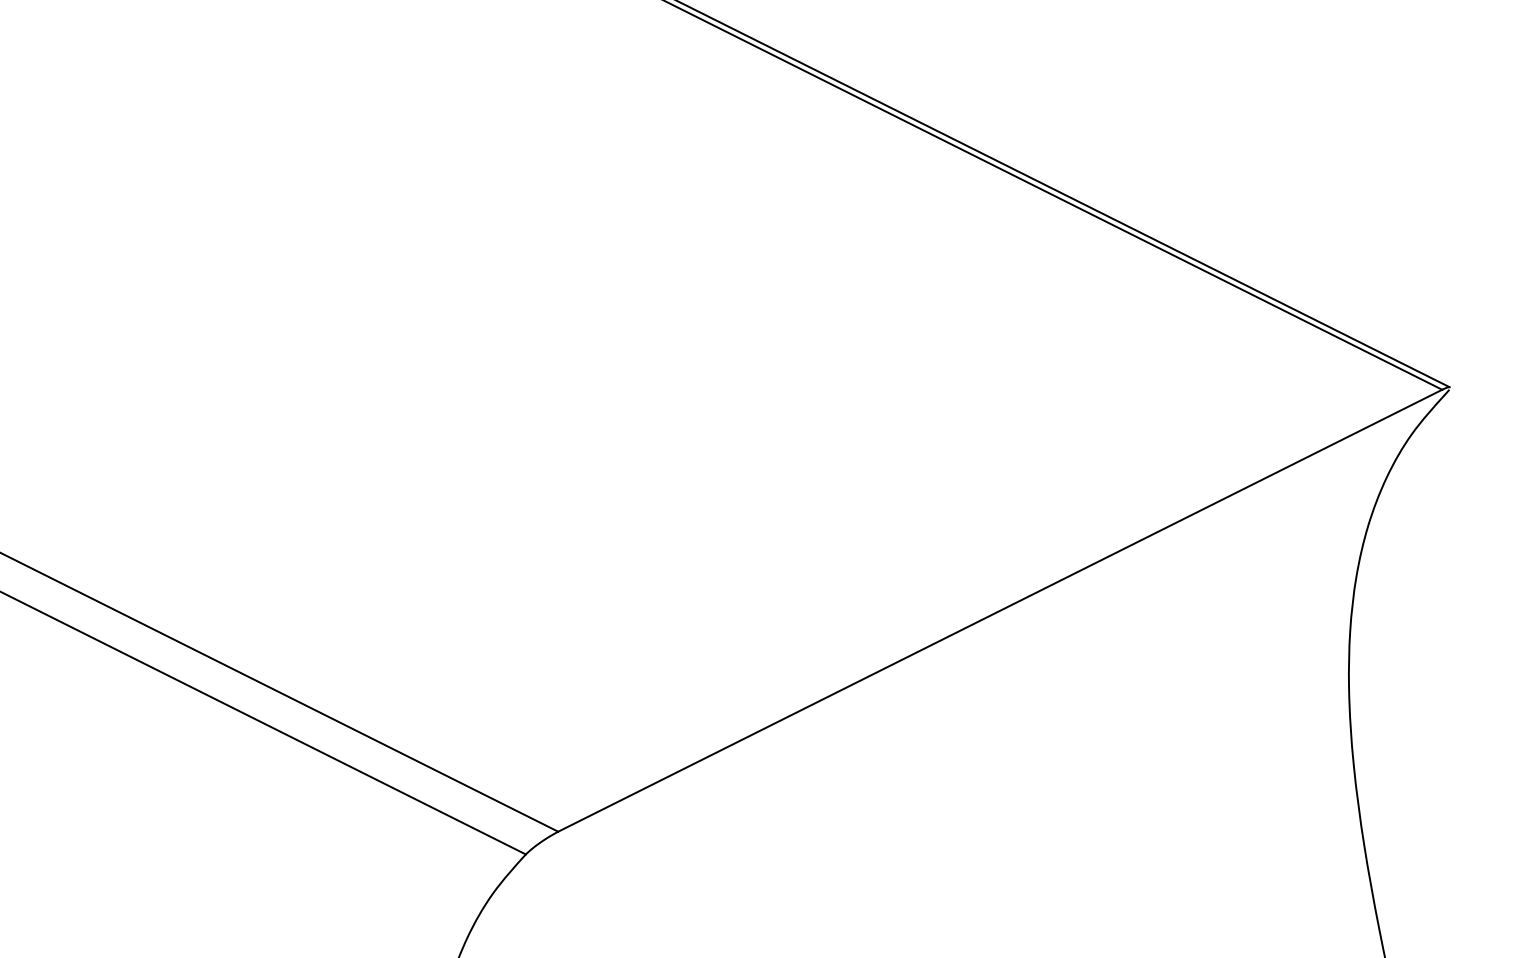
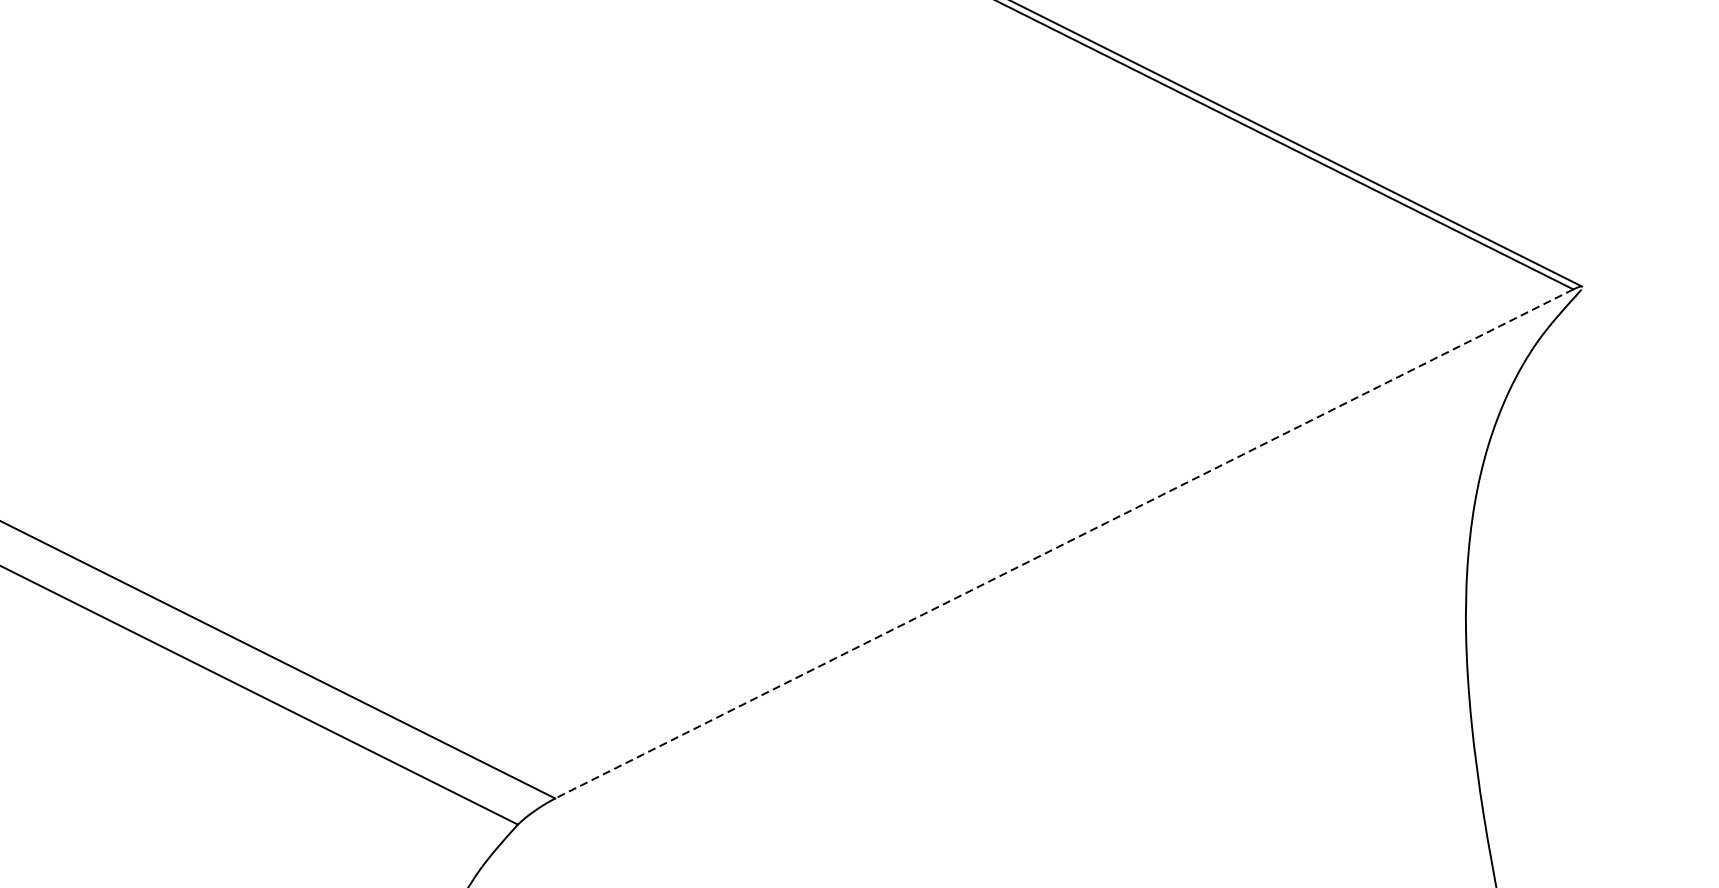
line: (999, 610) -> (1063, 543), solid -> dashed

